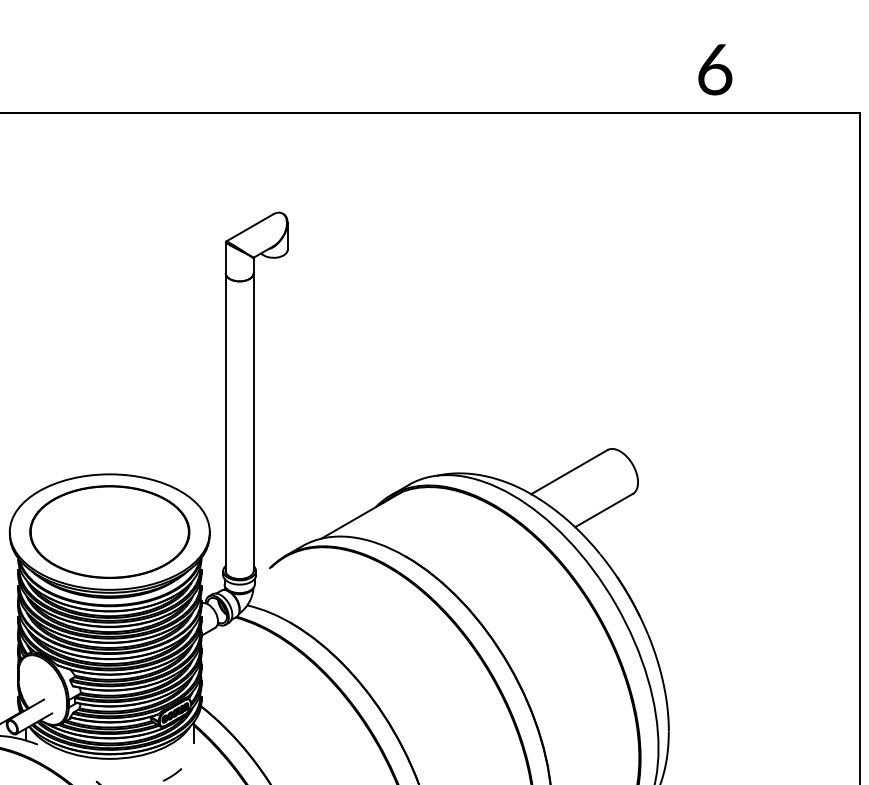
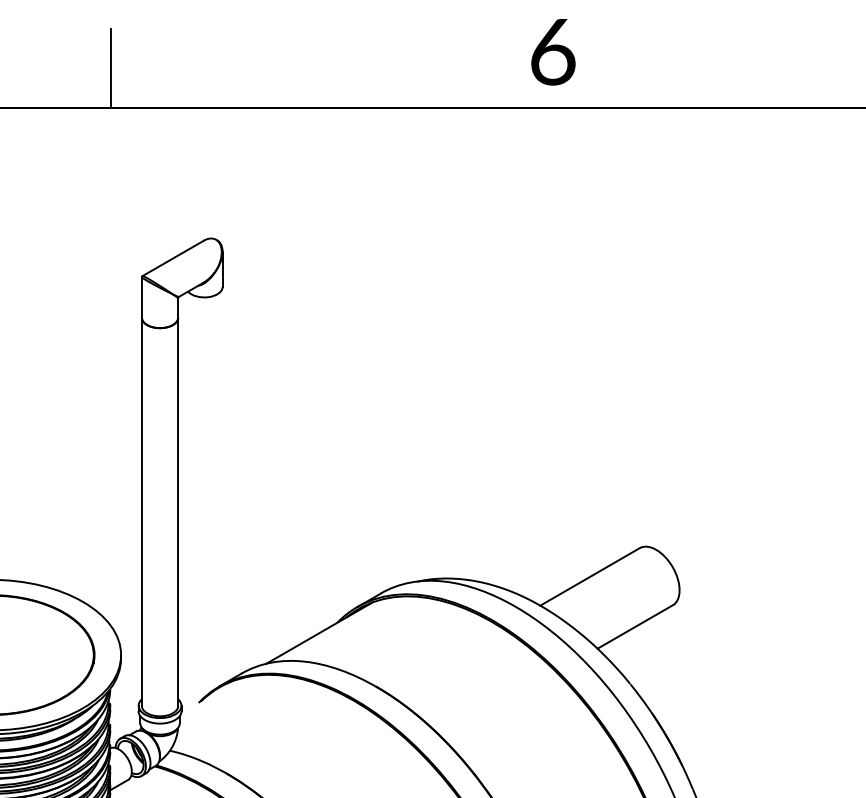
text: (715, 69) -> (553, 51), moved
line: (202, 82) -> (111, 68), added

